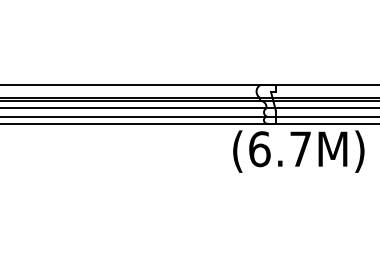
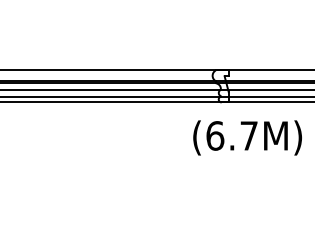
text: (298, 151) -> (247, 137), moved

